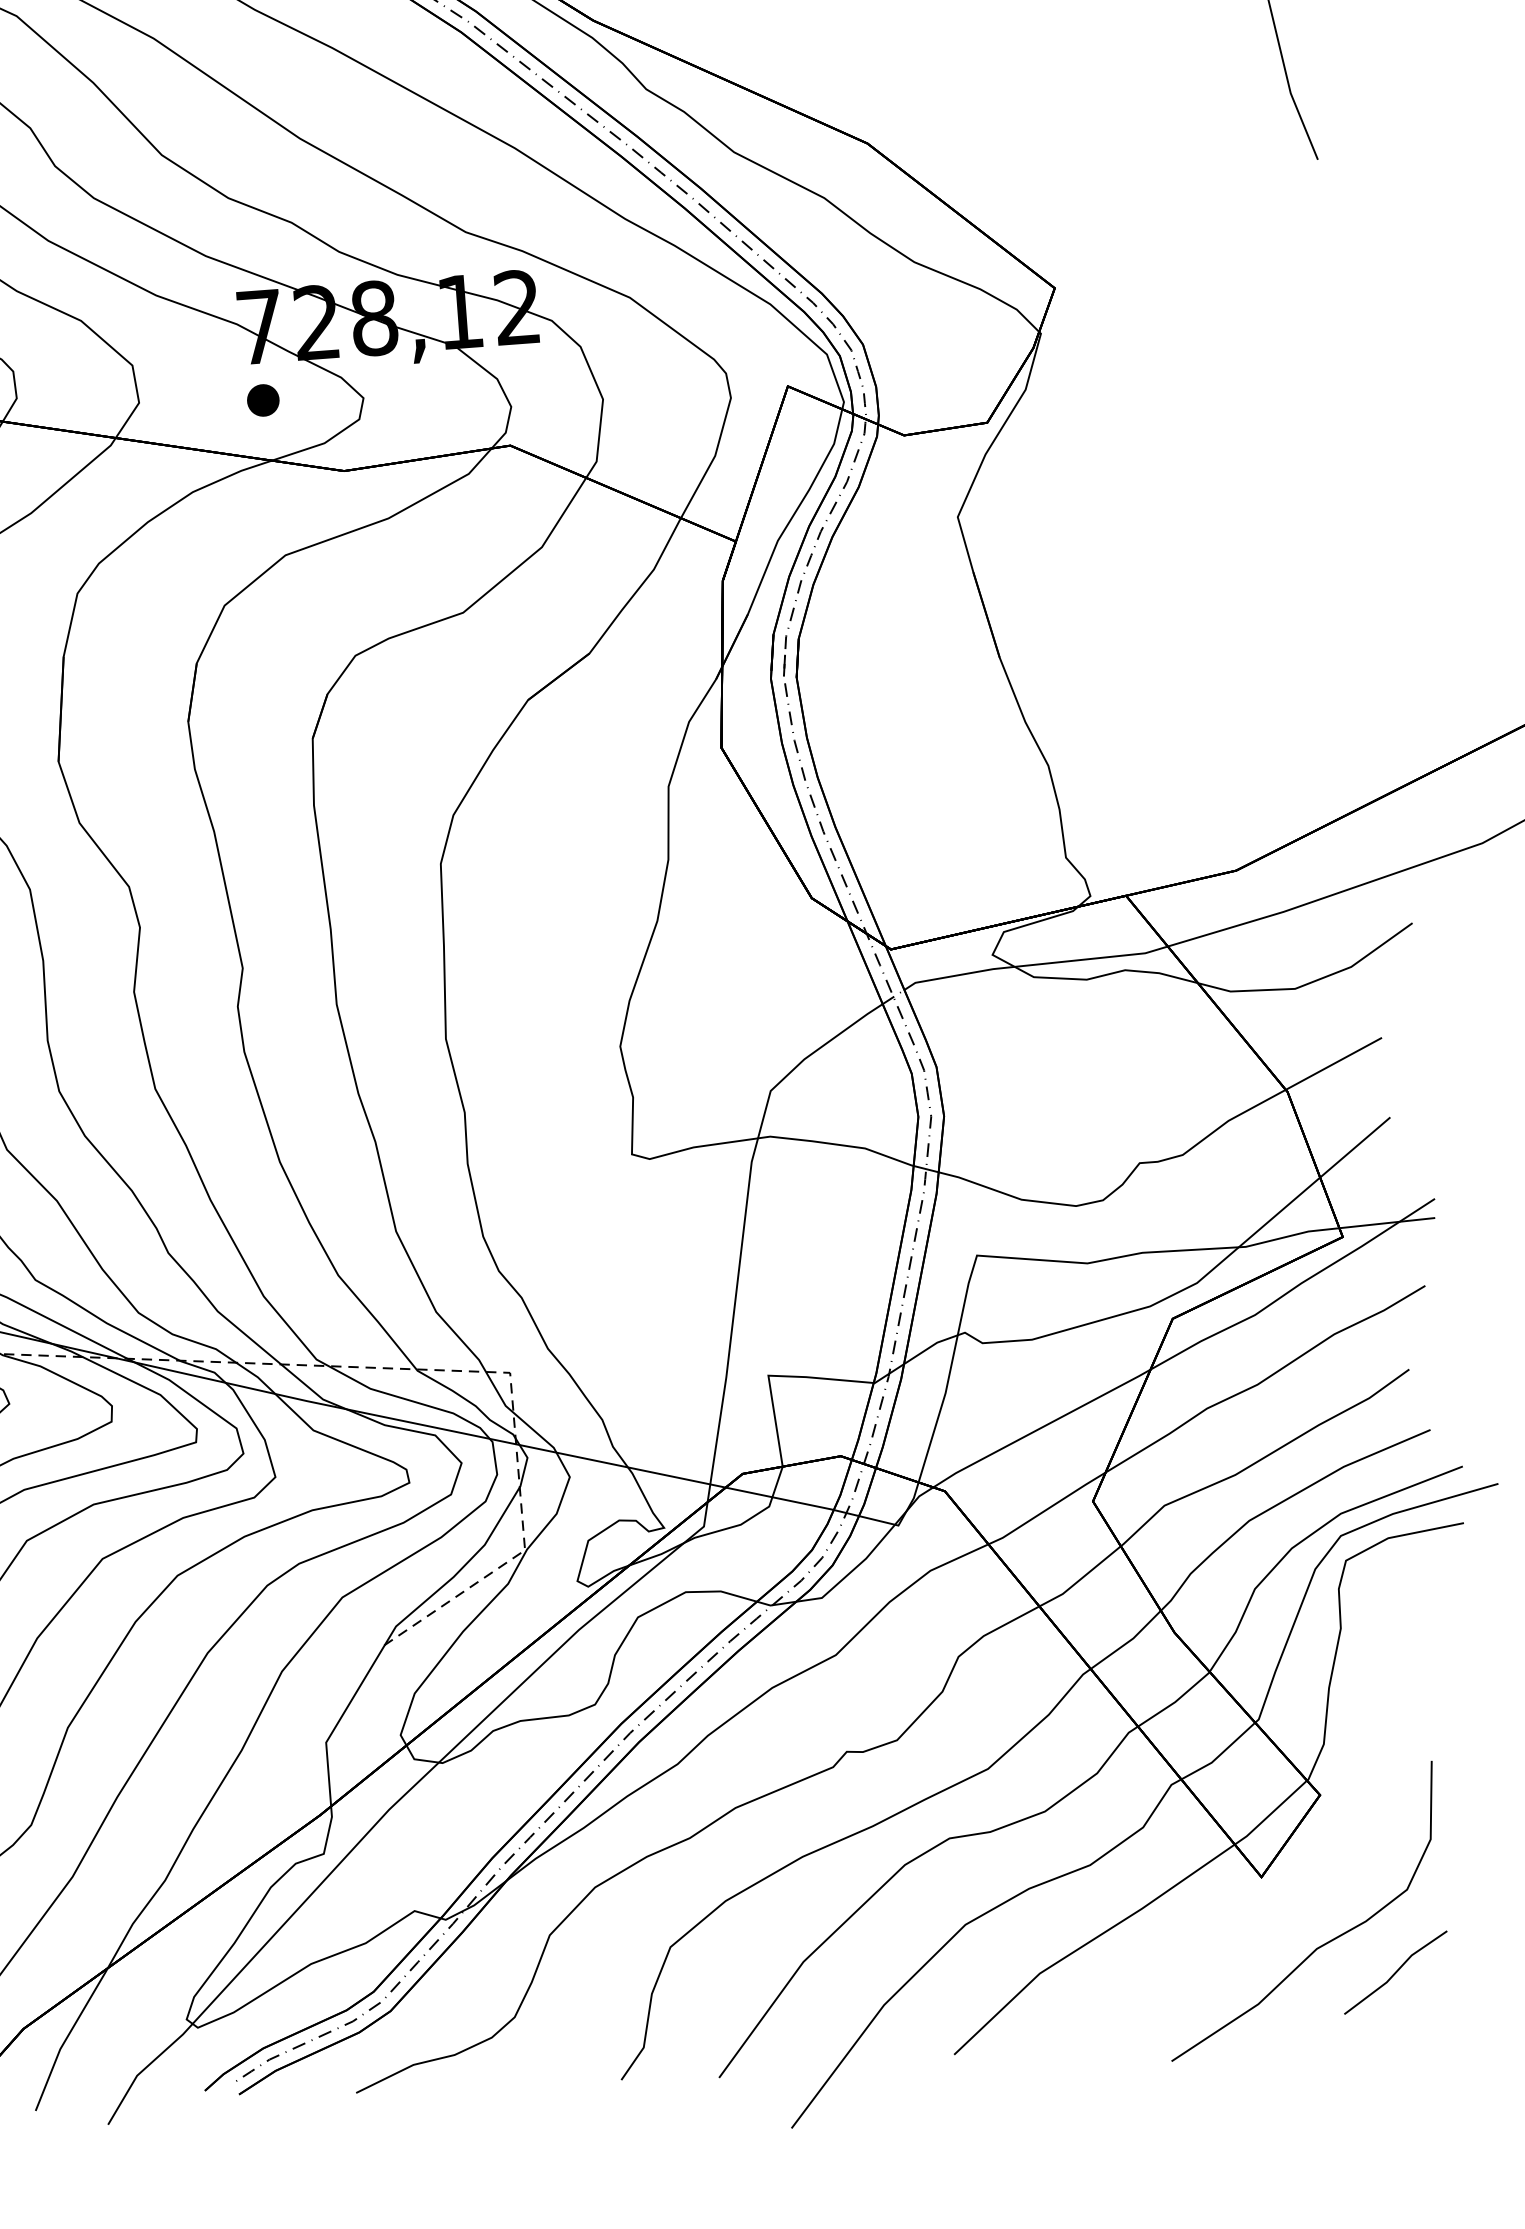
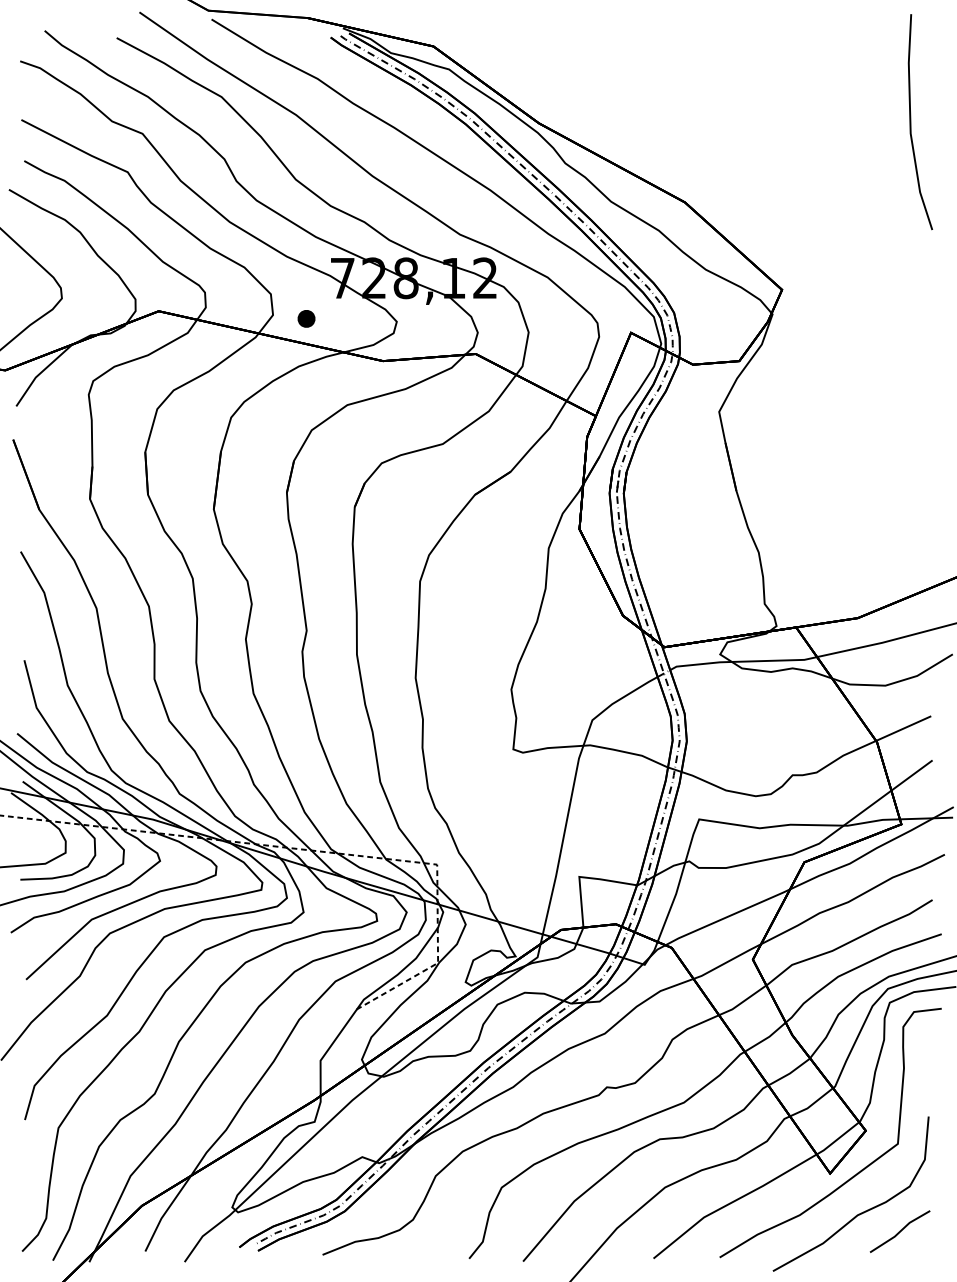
part: (263, 399) -> (306, 318), moved
curve: (1310, 1871) -> (857, 1172), added

